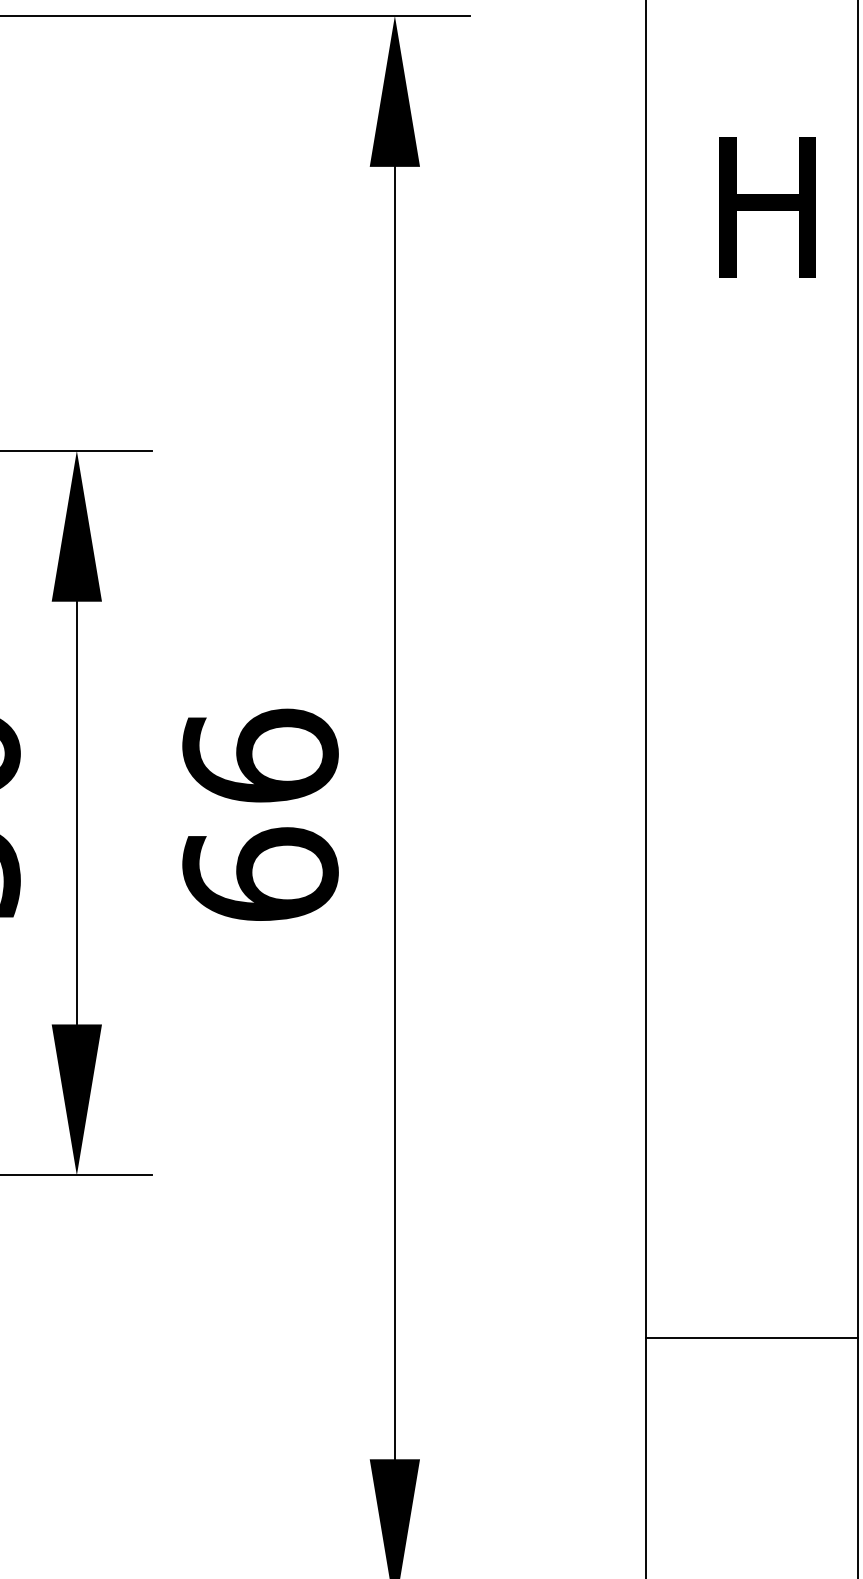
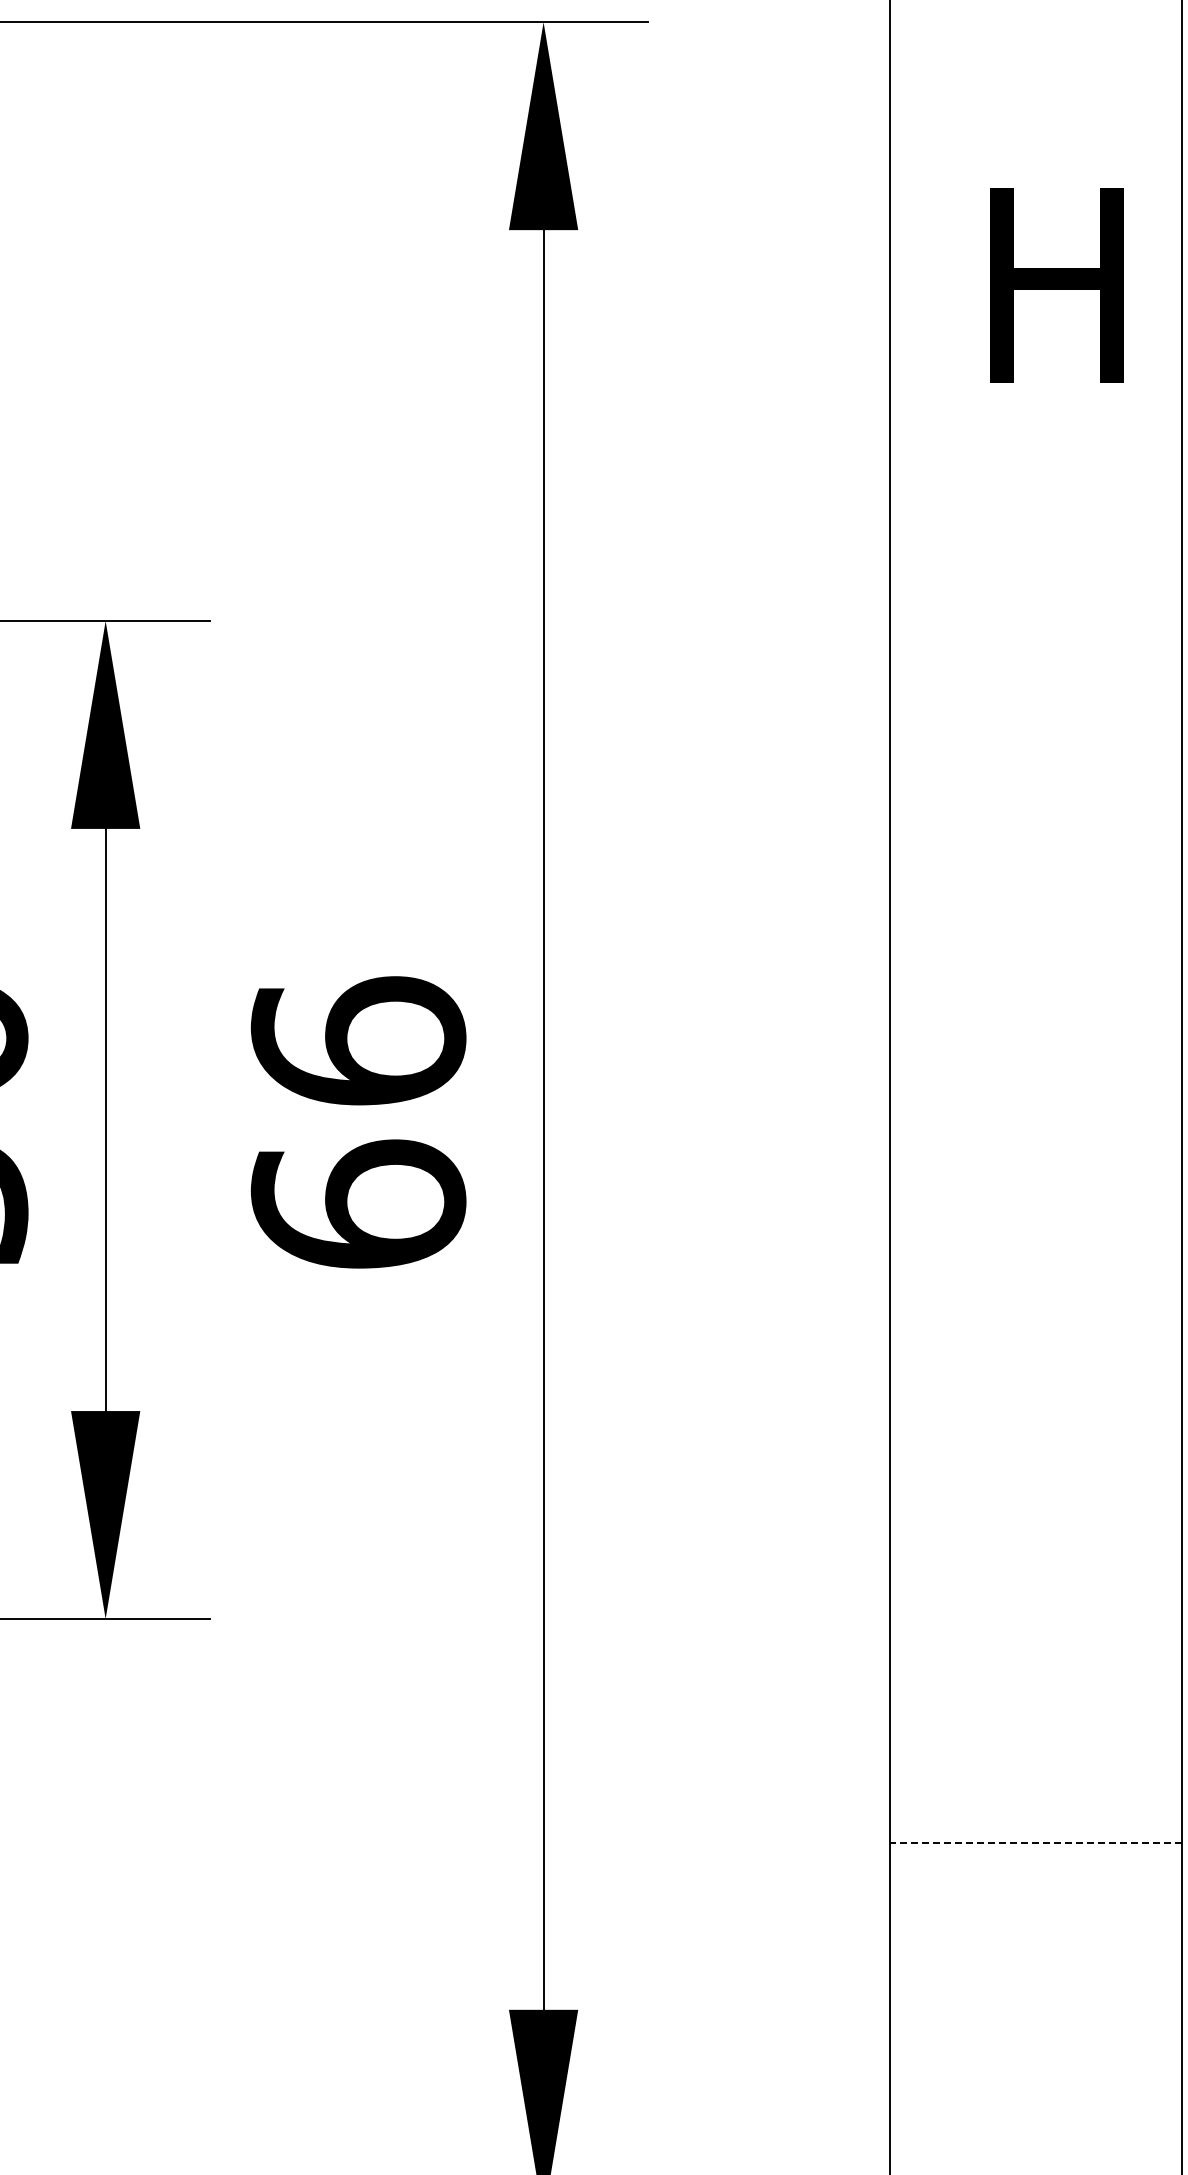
line: (752, 1337) -> (1035, 1842), solid -> dashed

